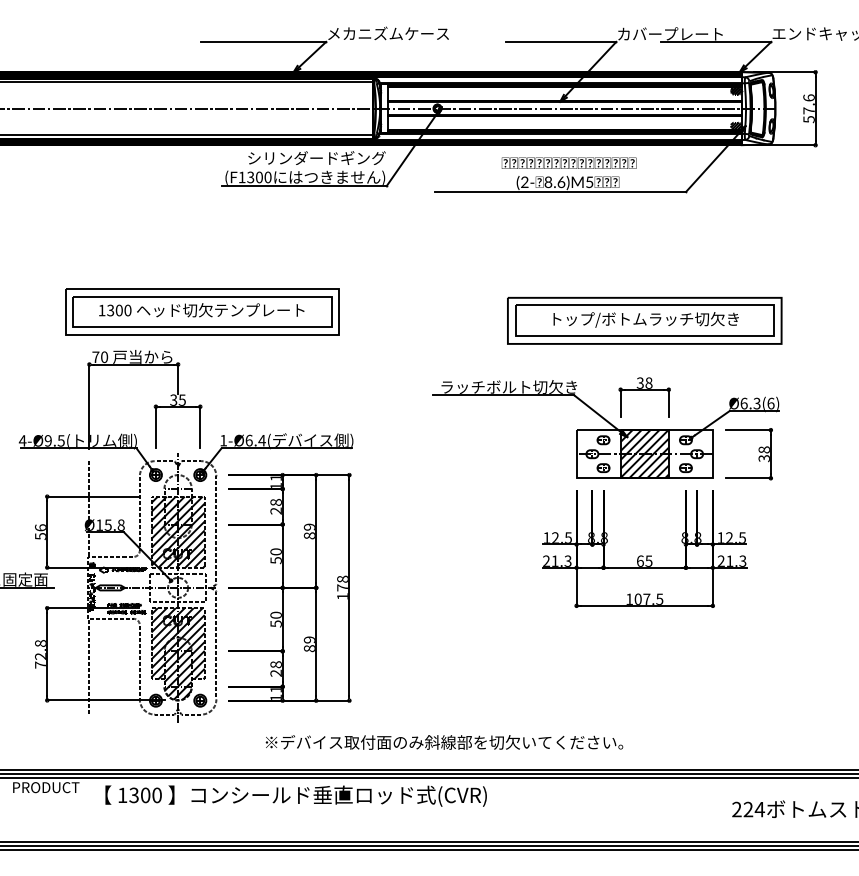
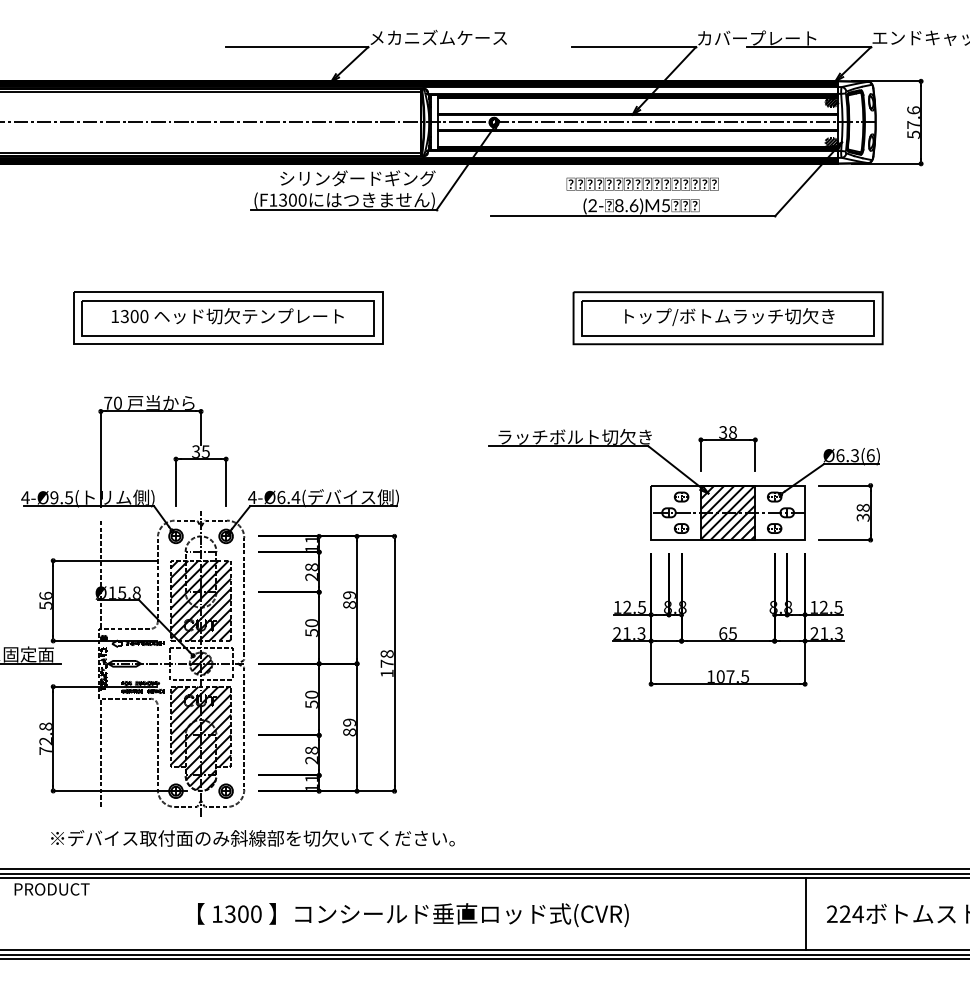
part: (202, 311) -> (228, 317), moved
part: (644, 321) -> (727, 318), moved
text: (223, 440) -> (252, 497), 1-Ø6.4( -> 4-Ø6.4(
hatch: (177, 587) -> (200, 663), added
text: (444, 742) -> (252, 838), moved
text: (296, 796) -> (413, 915), moved
line: (713, 809) -> (805, 914), added

